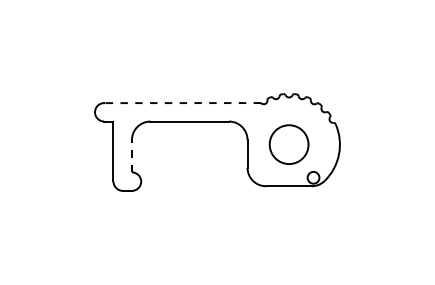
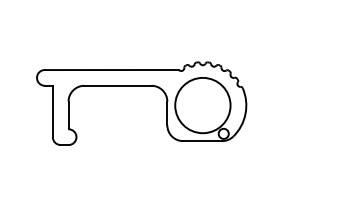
line: (183, 103) -> (112, 70), dashed -> solid
circle: (288, 144) -> (202, 105), size x1.67
line: (131, 155) -> (68, 114), dashed -> solid

